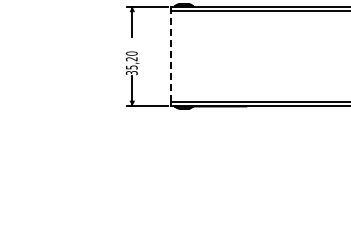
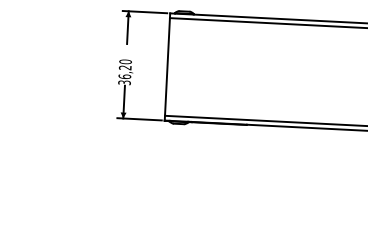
line: (170, 55) -> (167, 65), dashed -> solid
text: (131, 67) -> (124, 76), 35,20 -> 36,20

